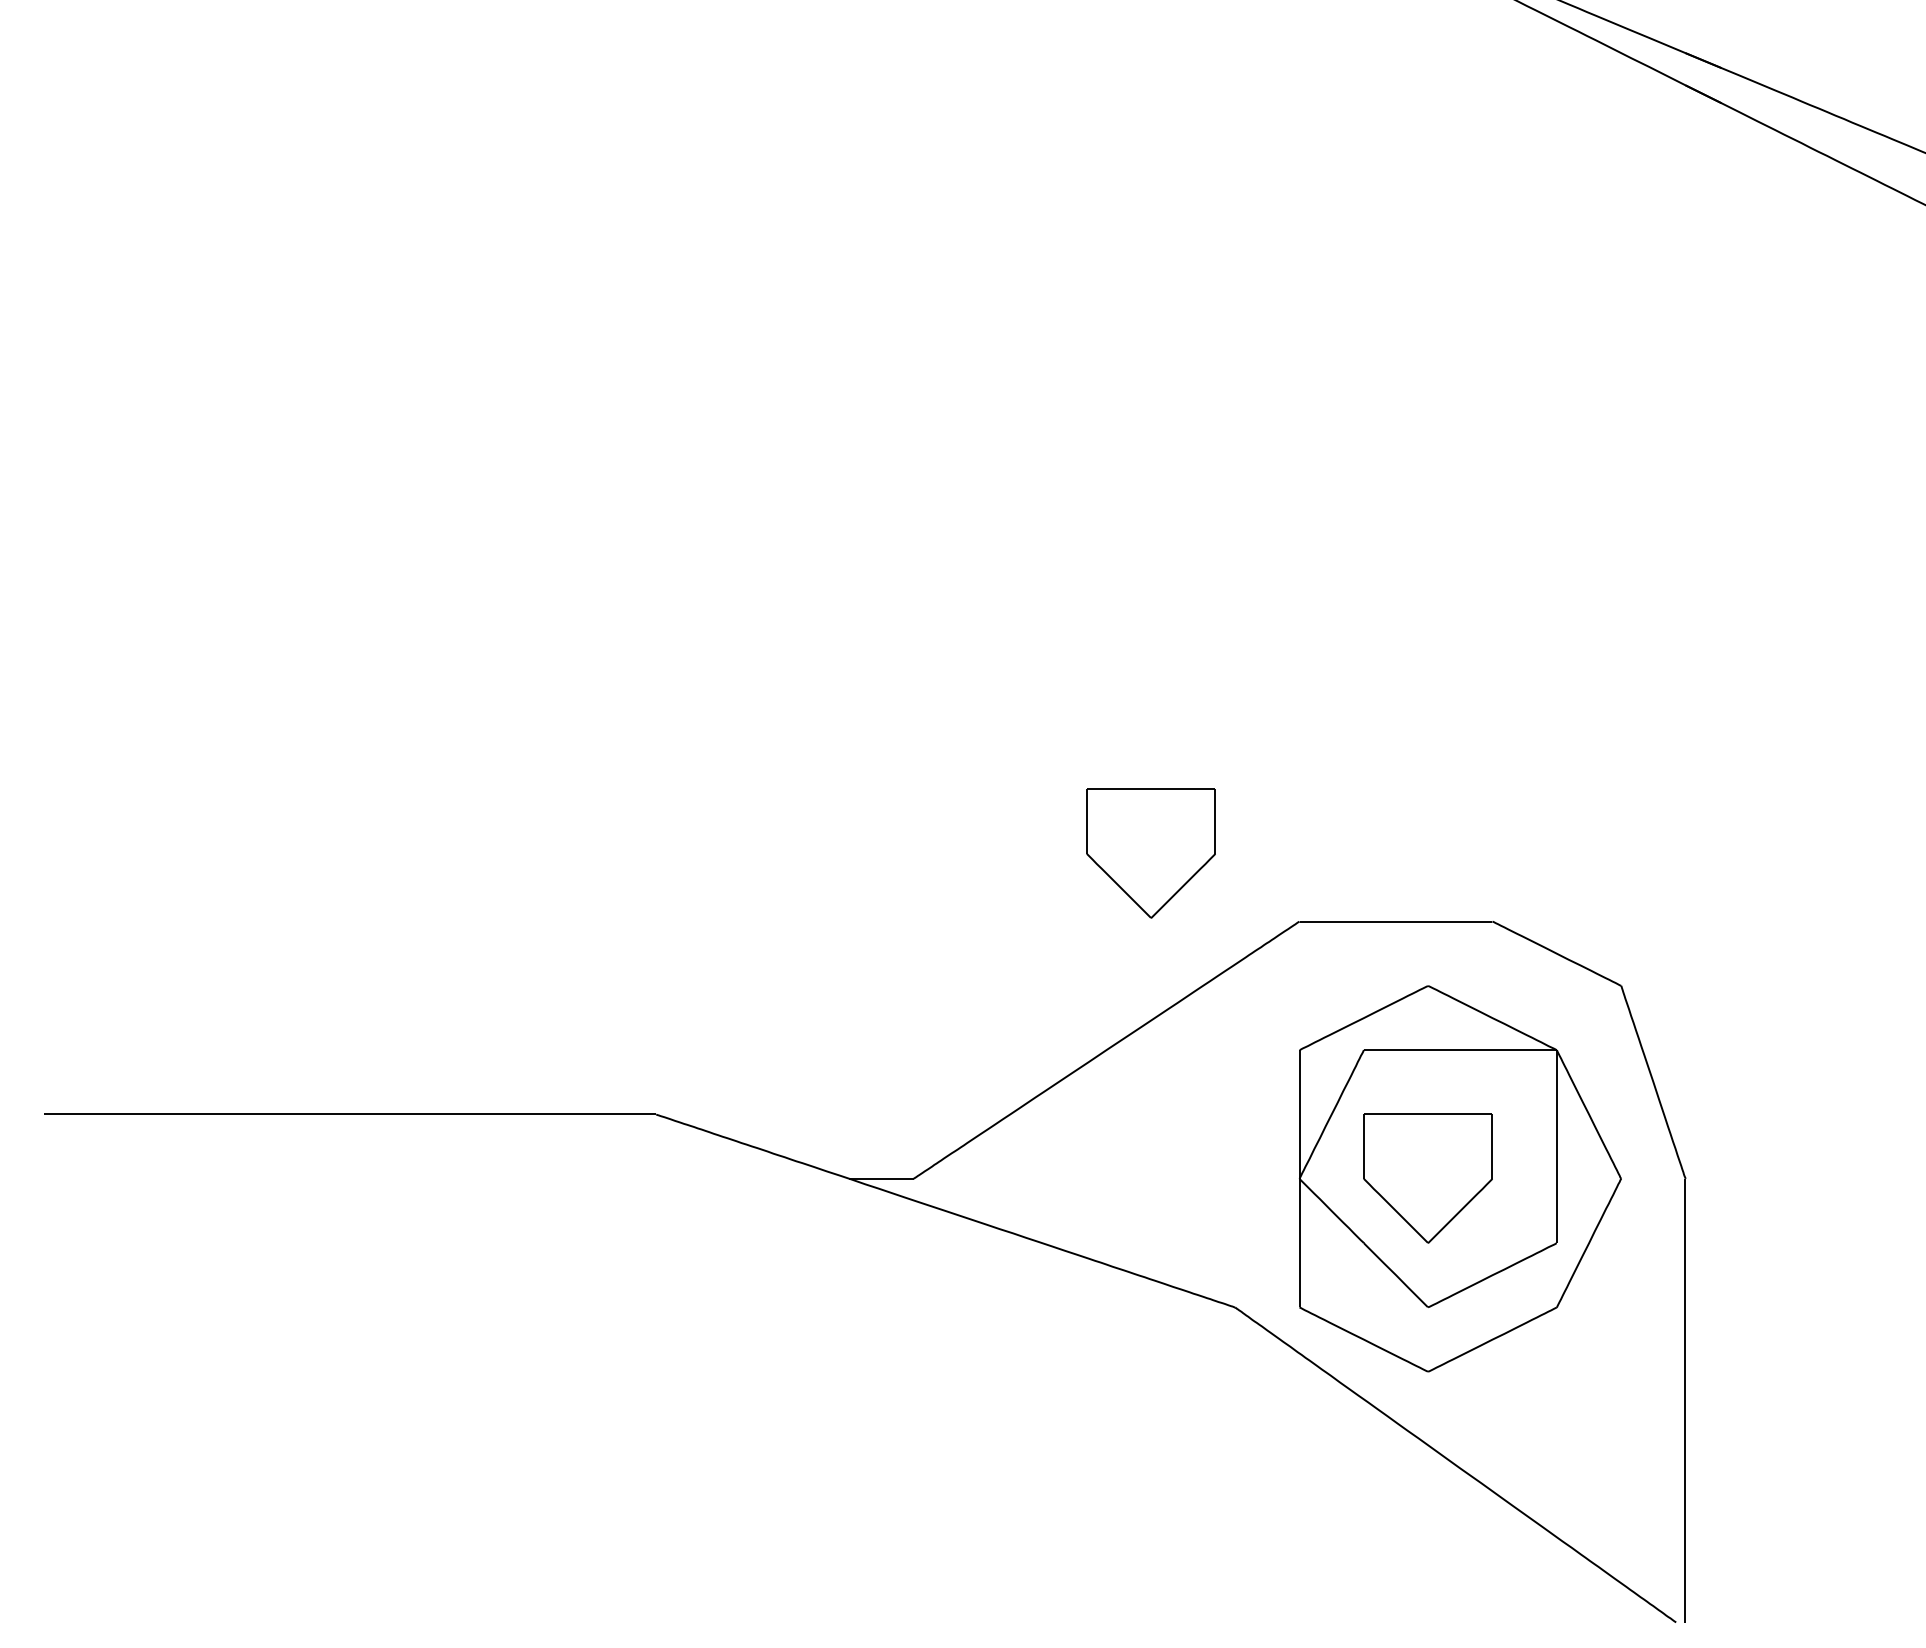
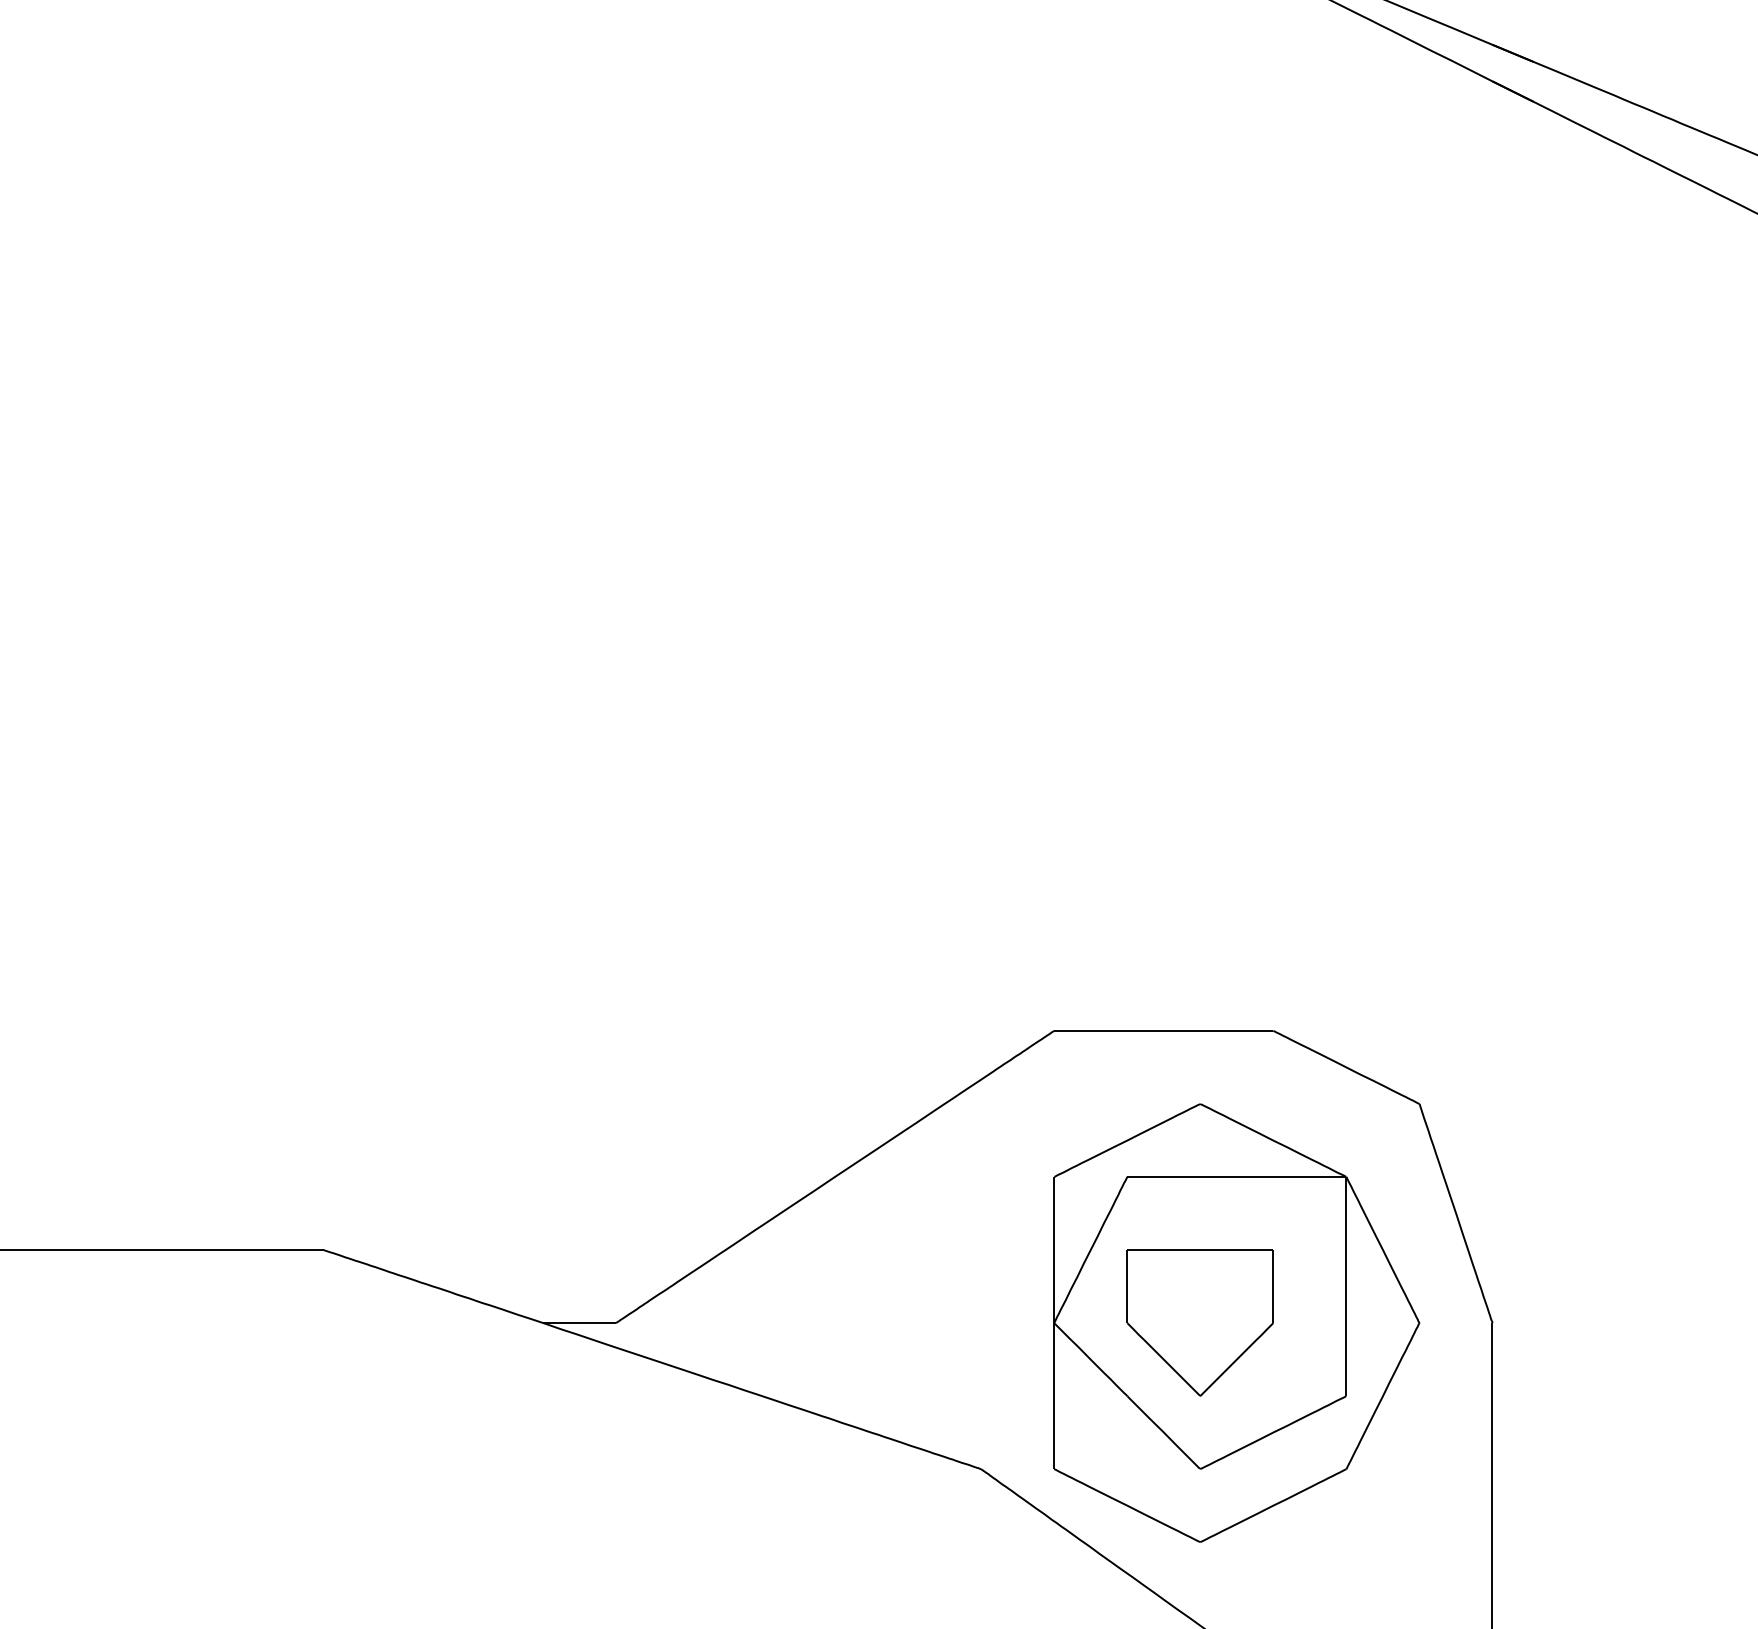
part: (1150, 853) -> (884, 953), removed

